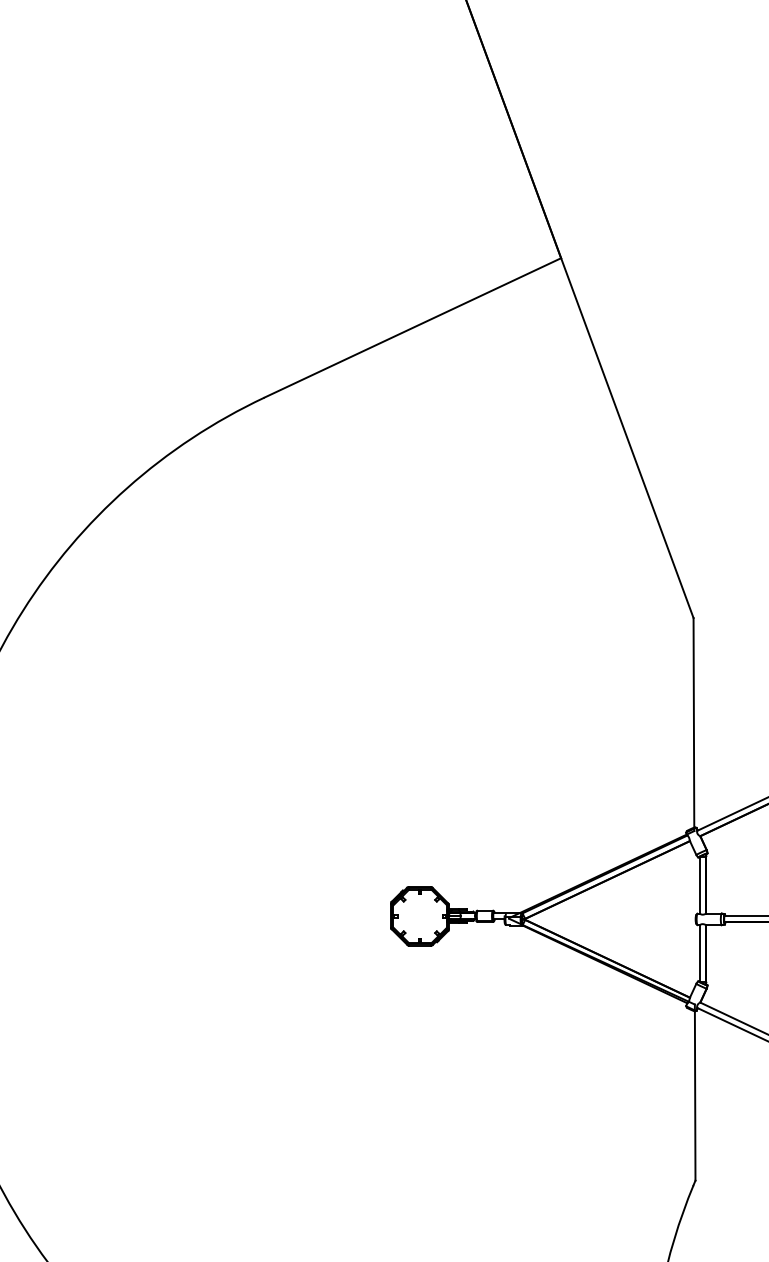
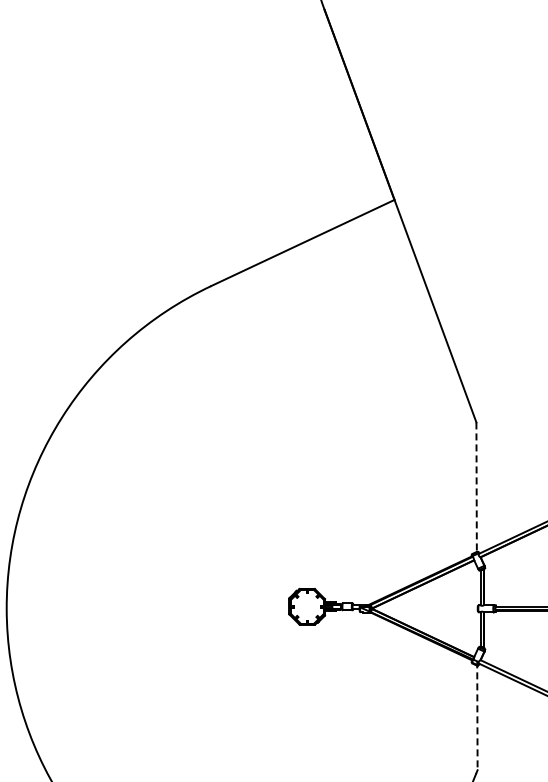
line: (693, 724) -> (476, 488), solid -> dashed
line: (695, 1093) -> (477, 716), solid -> dashed

